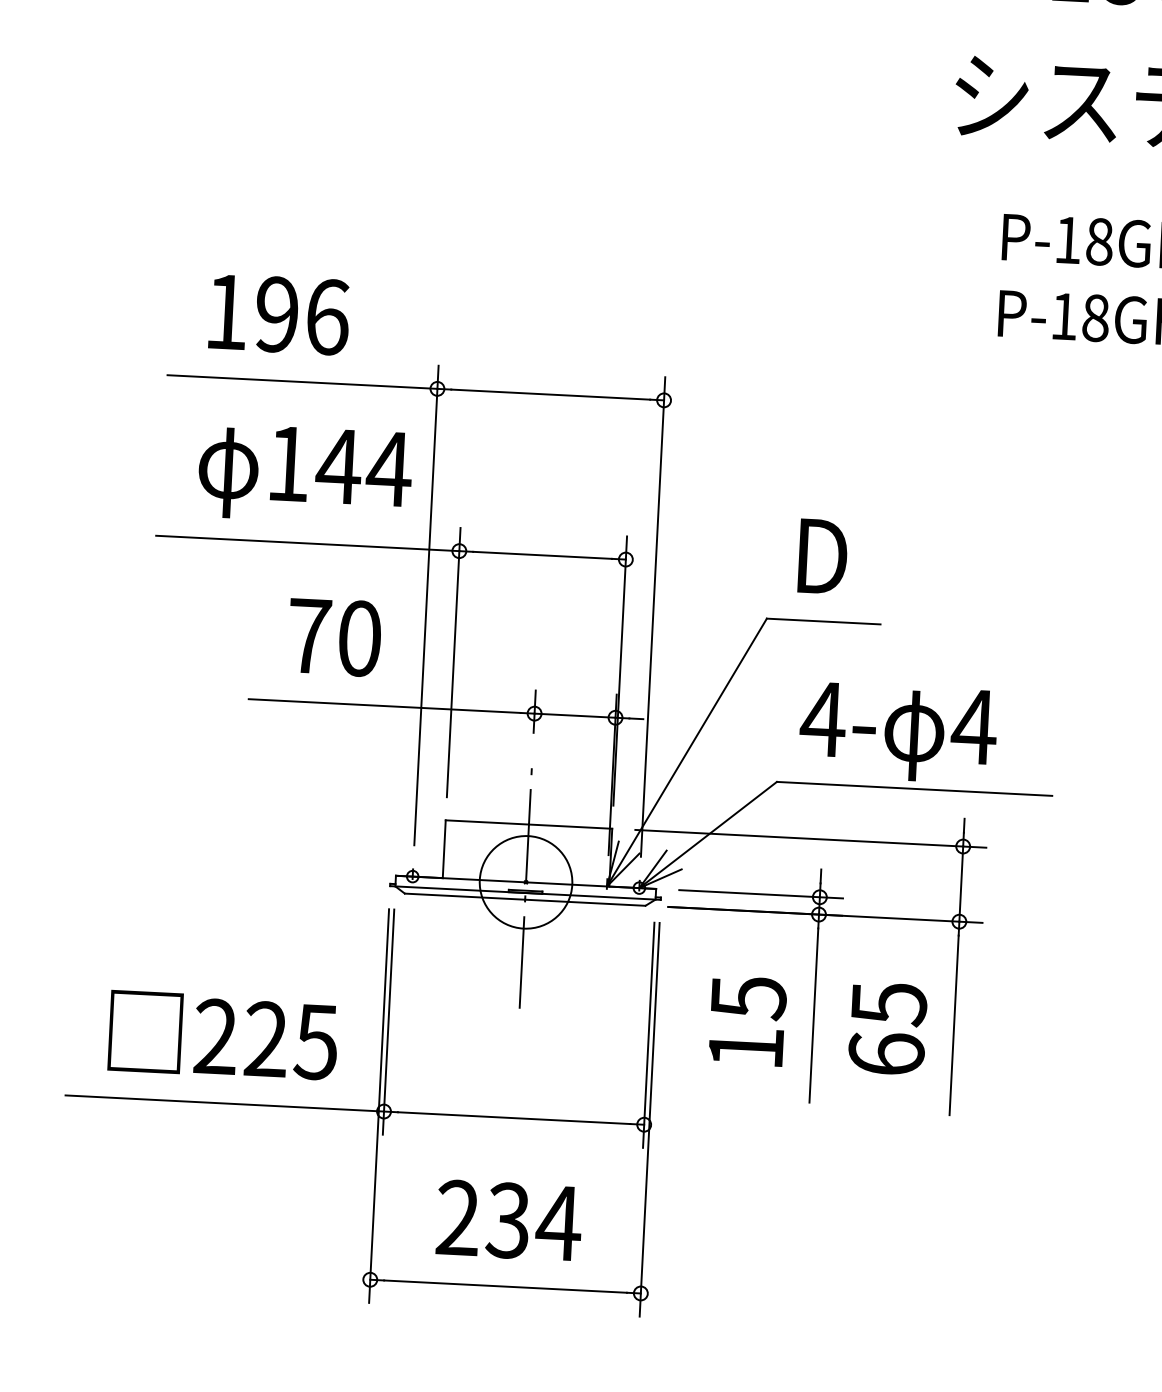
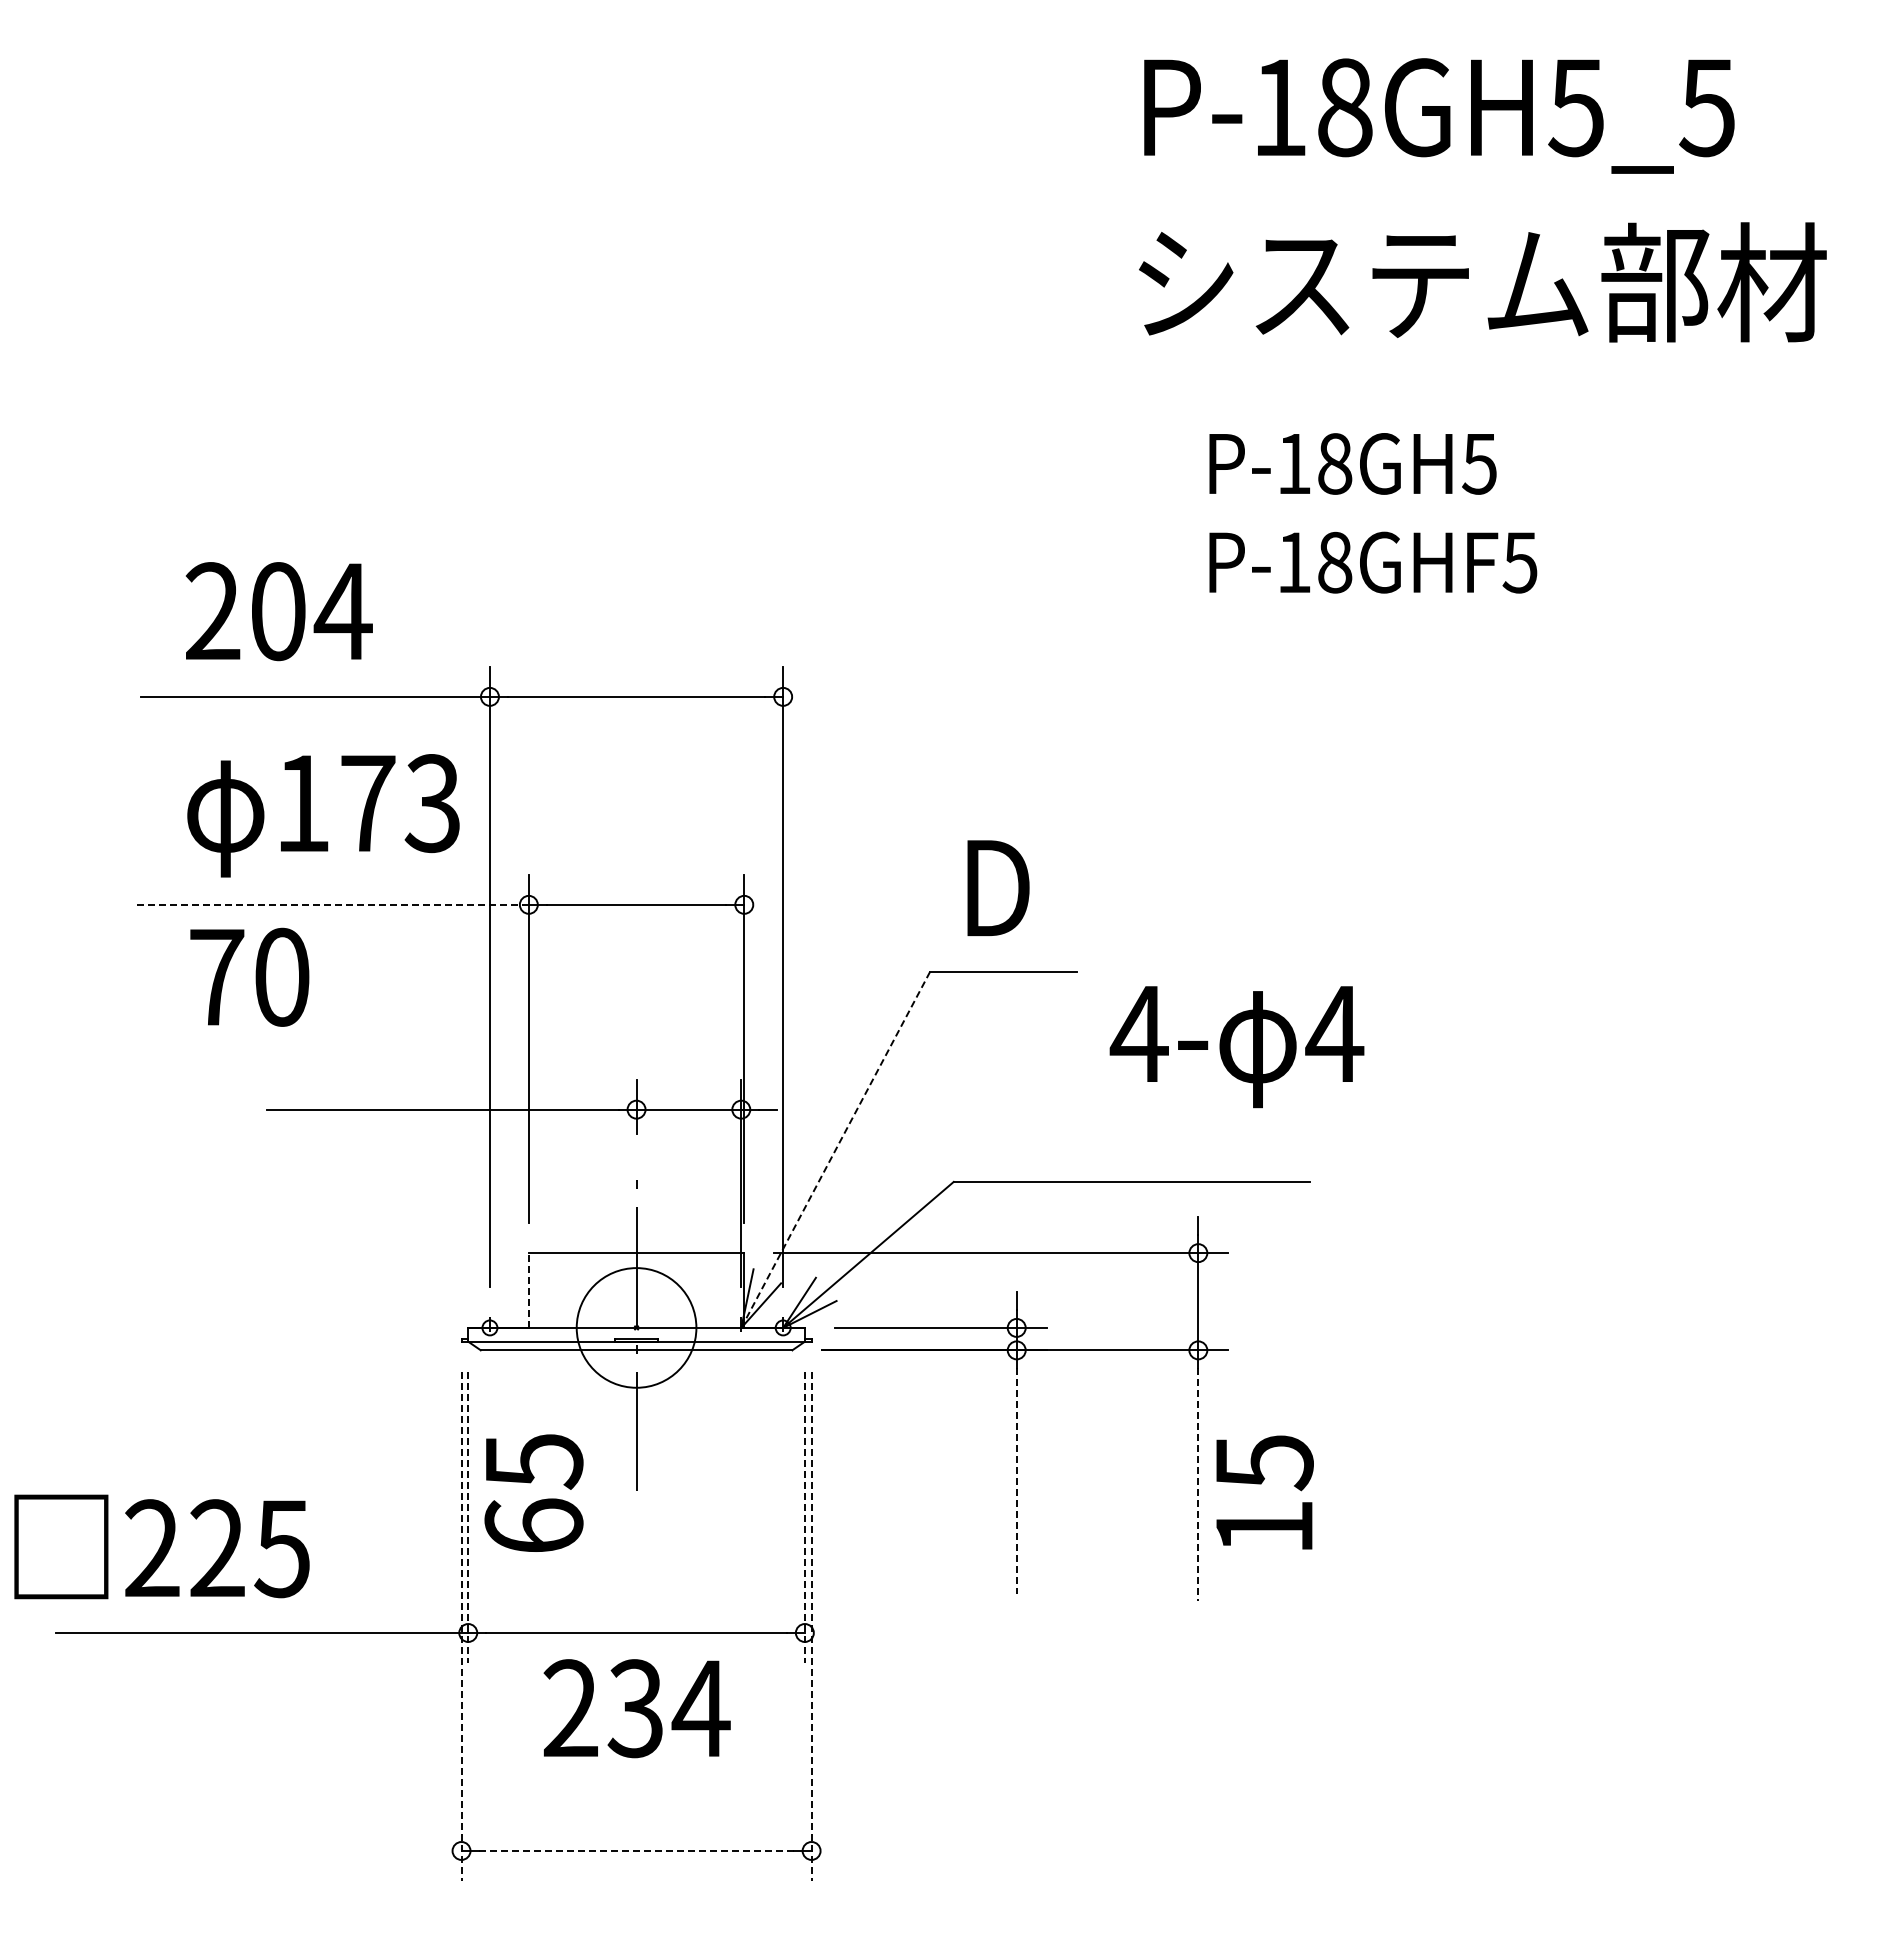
text: (277, 314) -> (278, 611), 196 -> 204
text: (364, 467) -> (400, 803), 144 -> 173
line: (307, 543) -> (332, 904), solid -> dashed
text: (334, 636) -> (249, 976), moved
text: (897, 733) -> (1236, 1047), moved
line: (686, 752) -> (835, 1149), solid -> dashed
line: (443, 849) -> (528, 1290), solid -> dashed
line: (813, 1015) -> (1016, 1480), solid -> dashed
text: (747, 1021) -> (1264, 1492), moved
line: (388, 1022) -> (468, 1517), solid -> dashed
line: (954, 1026) -> (1198, 1485), solid -> dashed
text: (887, 1028) -> (533, 1492), moved
text: (222, 1035) -> (161, 1546), moved
line: (648, 1035) -> (804, 1517), solid -> dashed
line: (379, 1106) -> (461, 1626), solid -> dashed
line: (649, 1119) -> (811, 1626), solid -> dashed
text: (508, 1220) -> (636, 1708), moved
line: (506, 1286) -> (637, 1850), solid -> dashed

